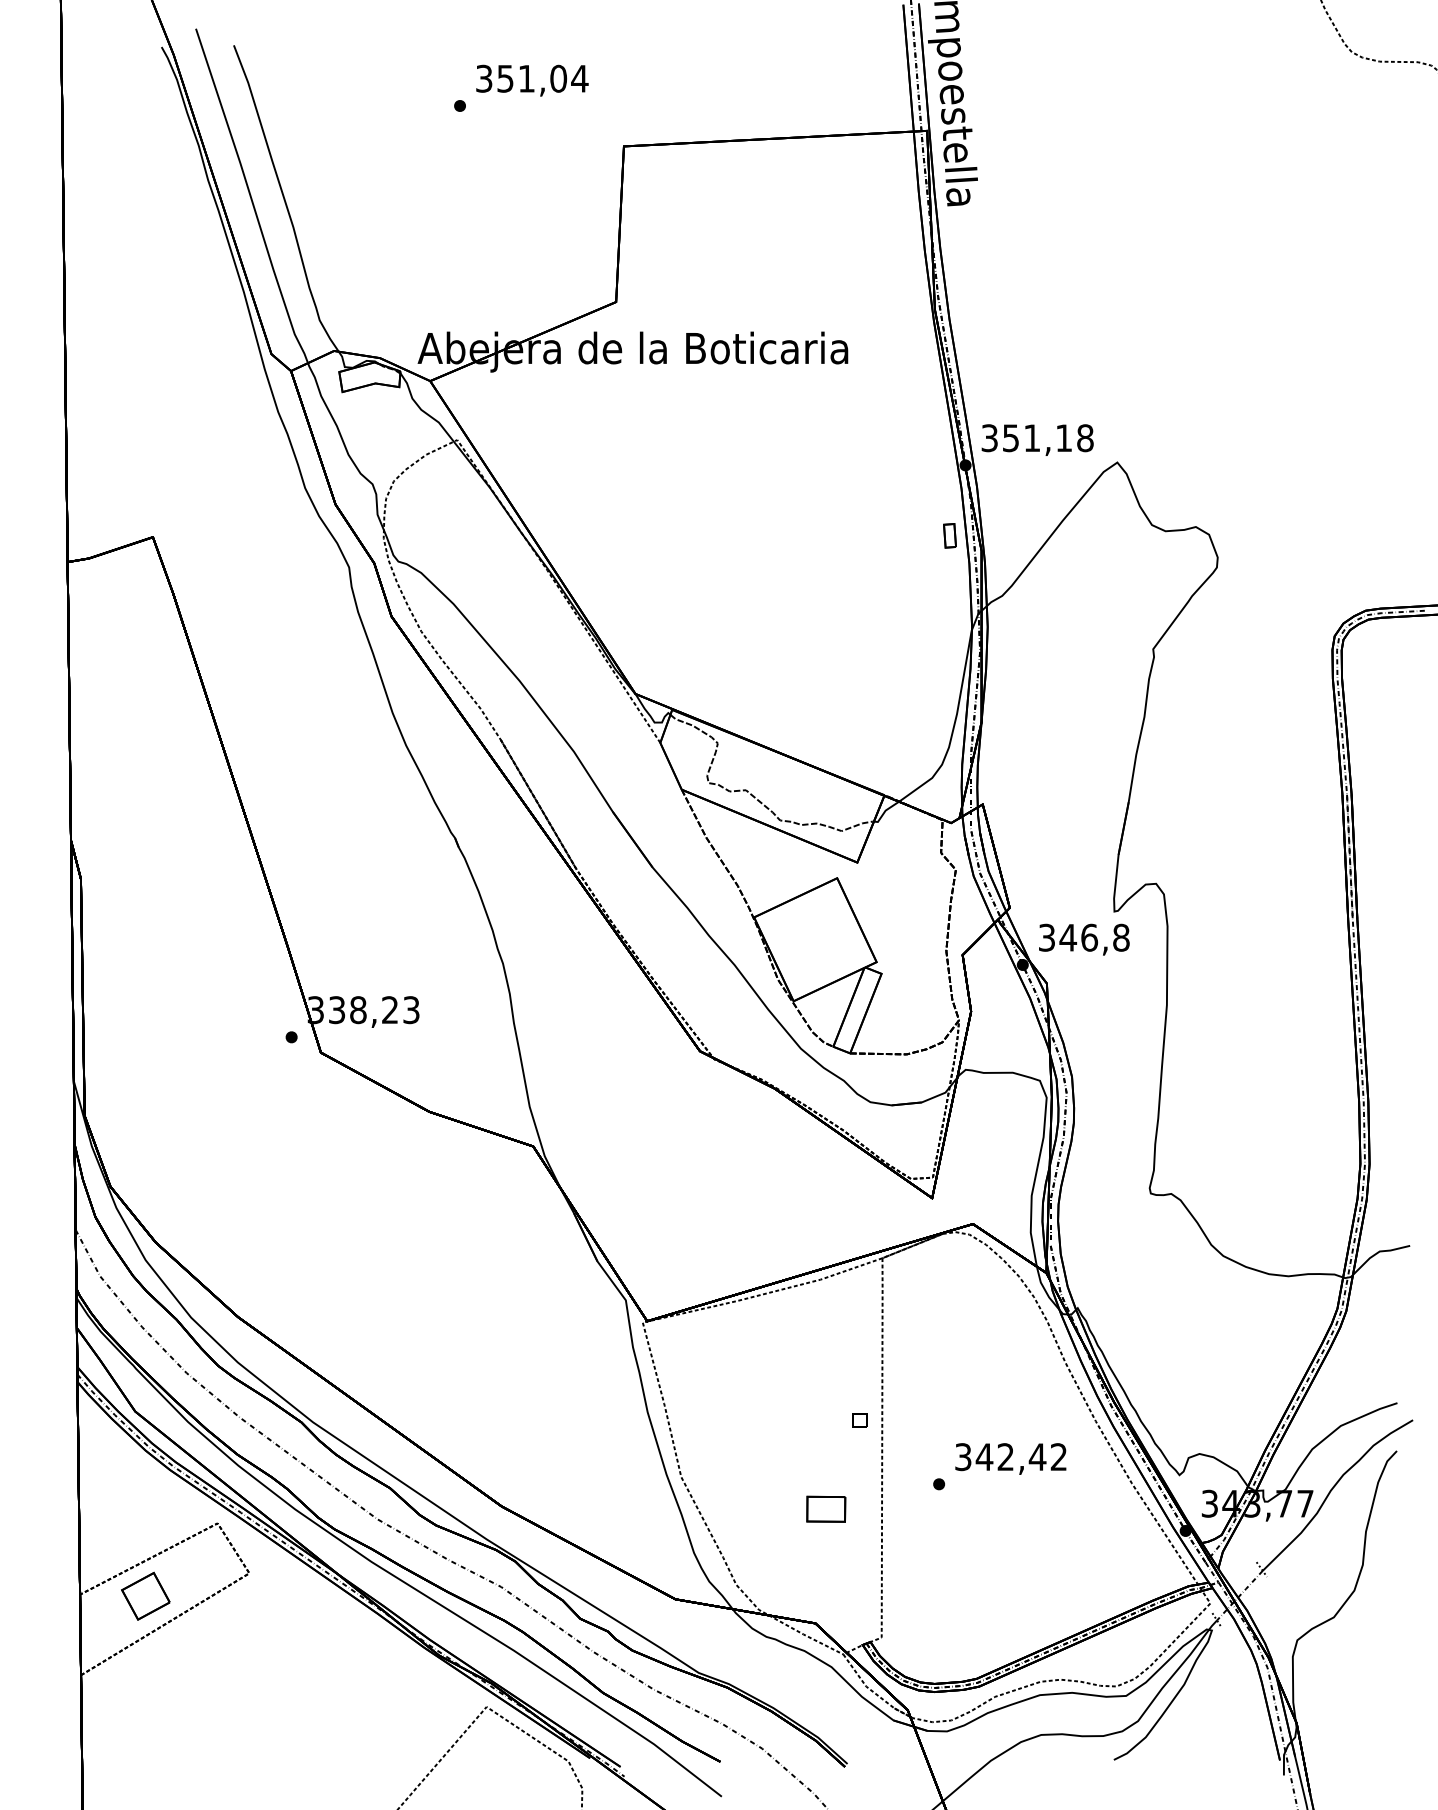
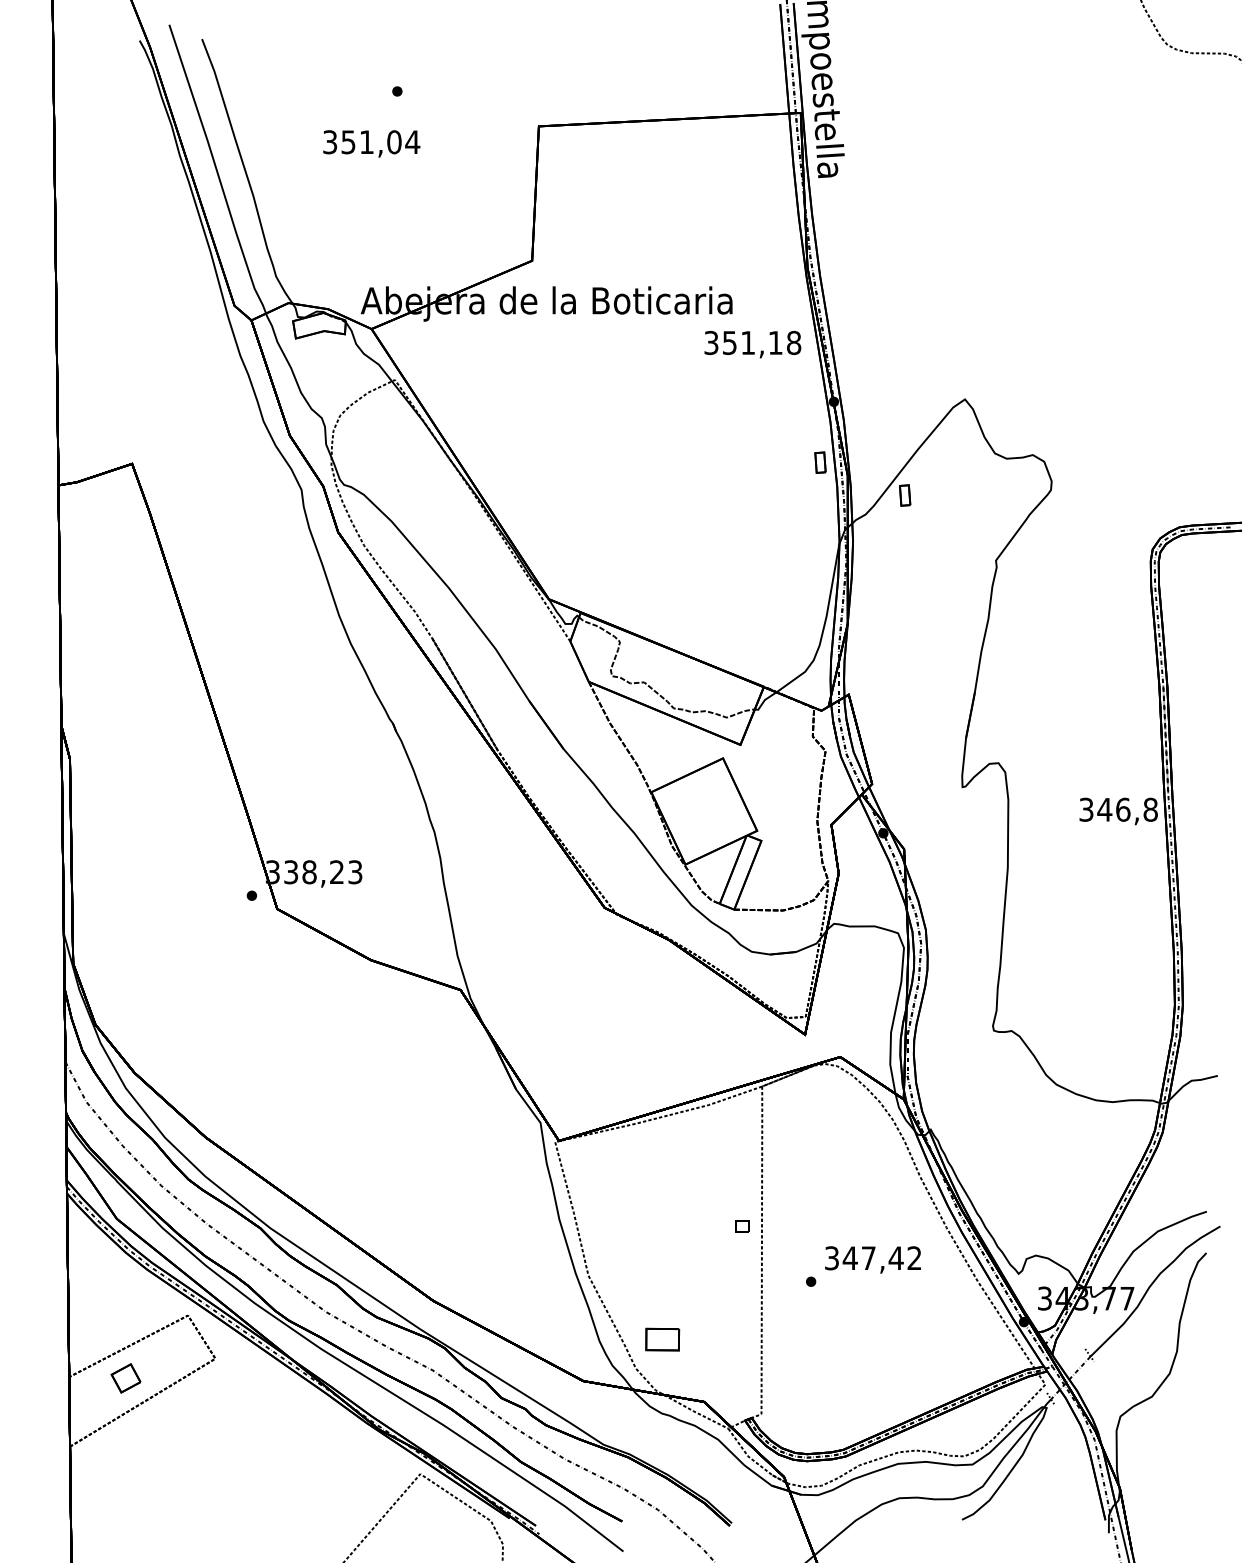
text: (532, 80) -> (371, 143), moved
text: (1037, 439) -> (752, 344), moved
part: (1047, 573) -> (904, 495), added
text: (1084, 939) -> (1118, 811), moved
text: (1005, 1456) -> (868, 1257), 342,42 -> 347,42
part: (826, 1508) -> (662, 1338), moved
part: (145, 1595) -> (125, 1377), size x0.7

